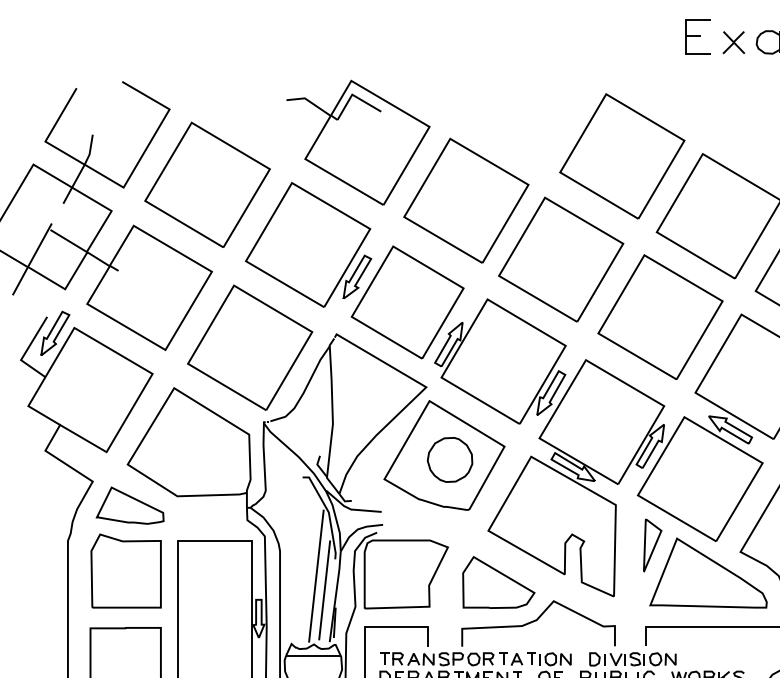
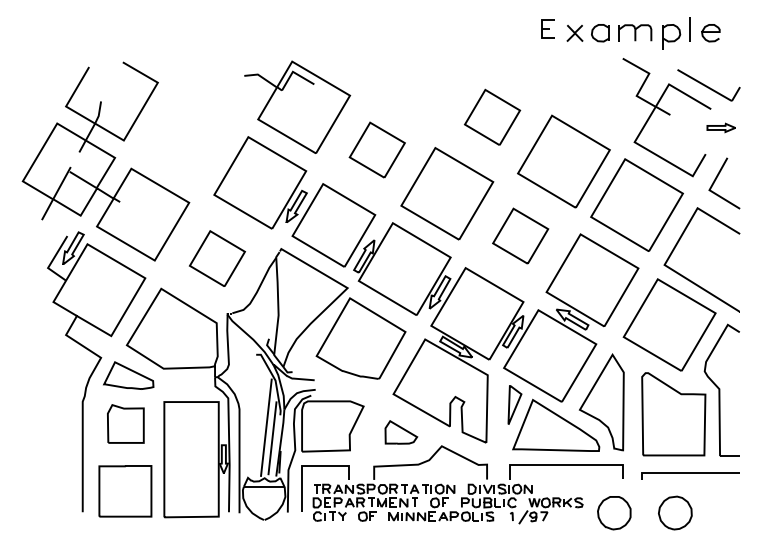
part: (696, 36) -> (547, 28), size x0.7
part: (622, 156) -> (492, 117), size x0.6
part: (206, 184) -> (185, 138), removed
part: (466, 199) -> (377, 149), size x0.6
part: (660, 316) -> (520, 235), size x0.6
part: (250, 347) -> (217, 258), size x0.6
part: (449, 459) -> (364, 341), removed
part: (125, 570) -> (125, 423), size x0.7
part: (499, 582) -> (401, 432), size x0.6

